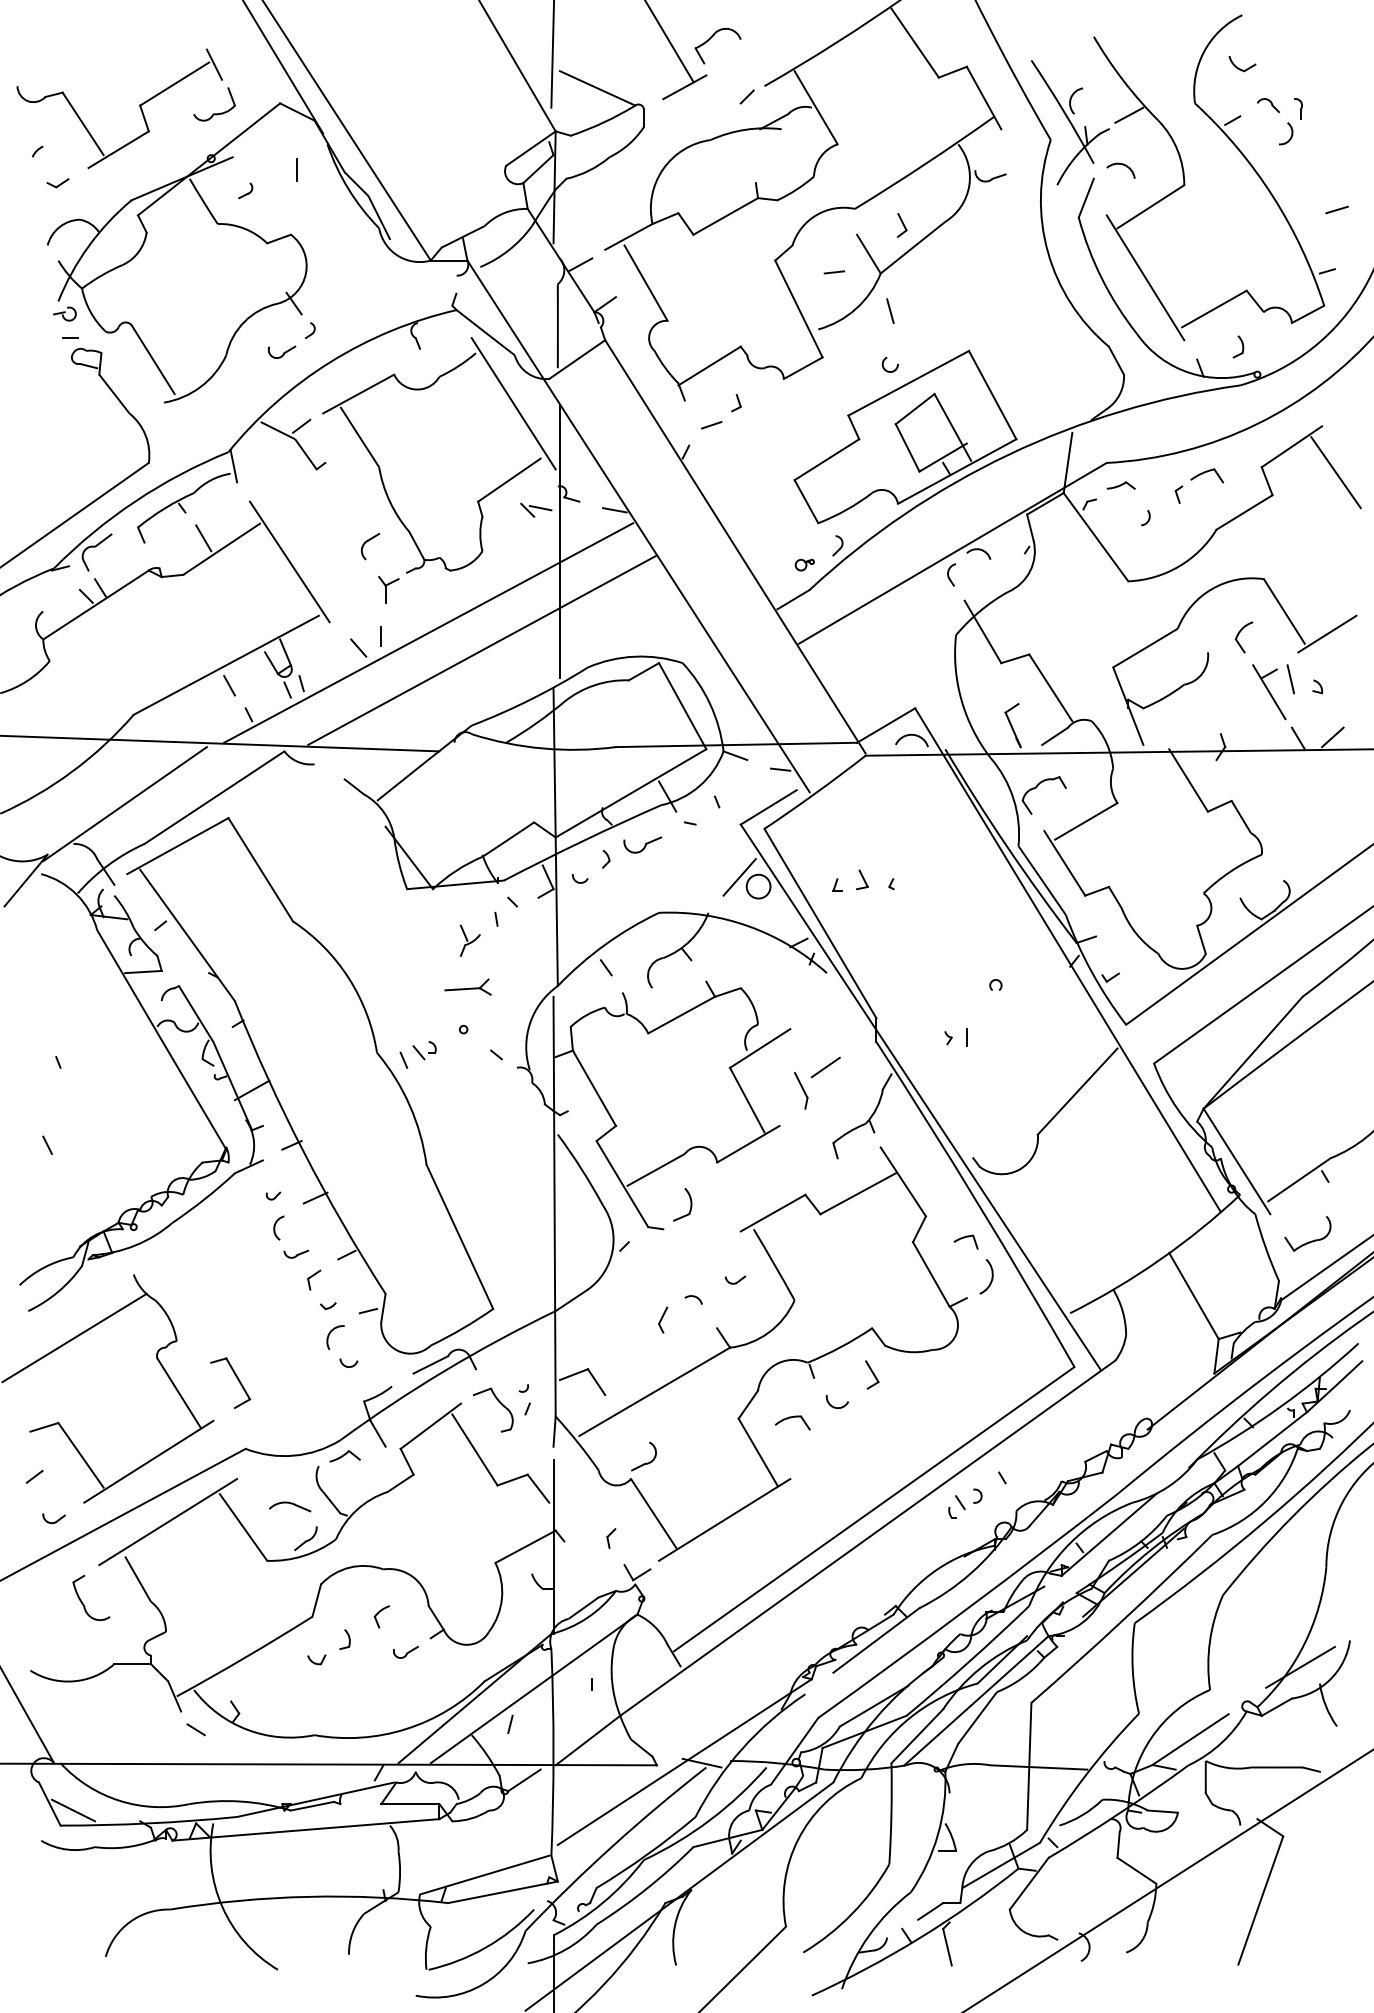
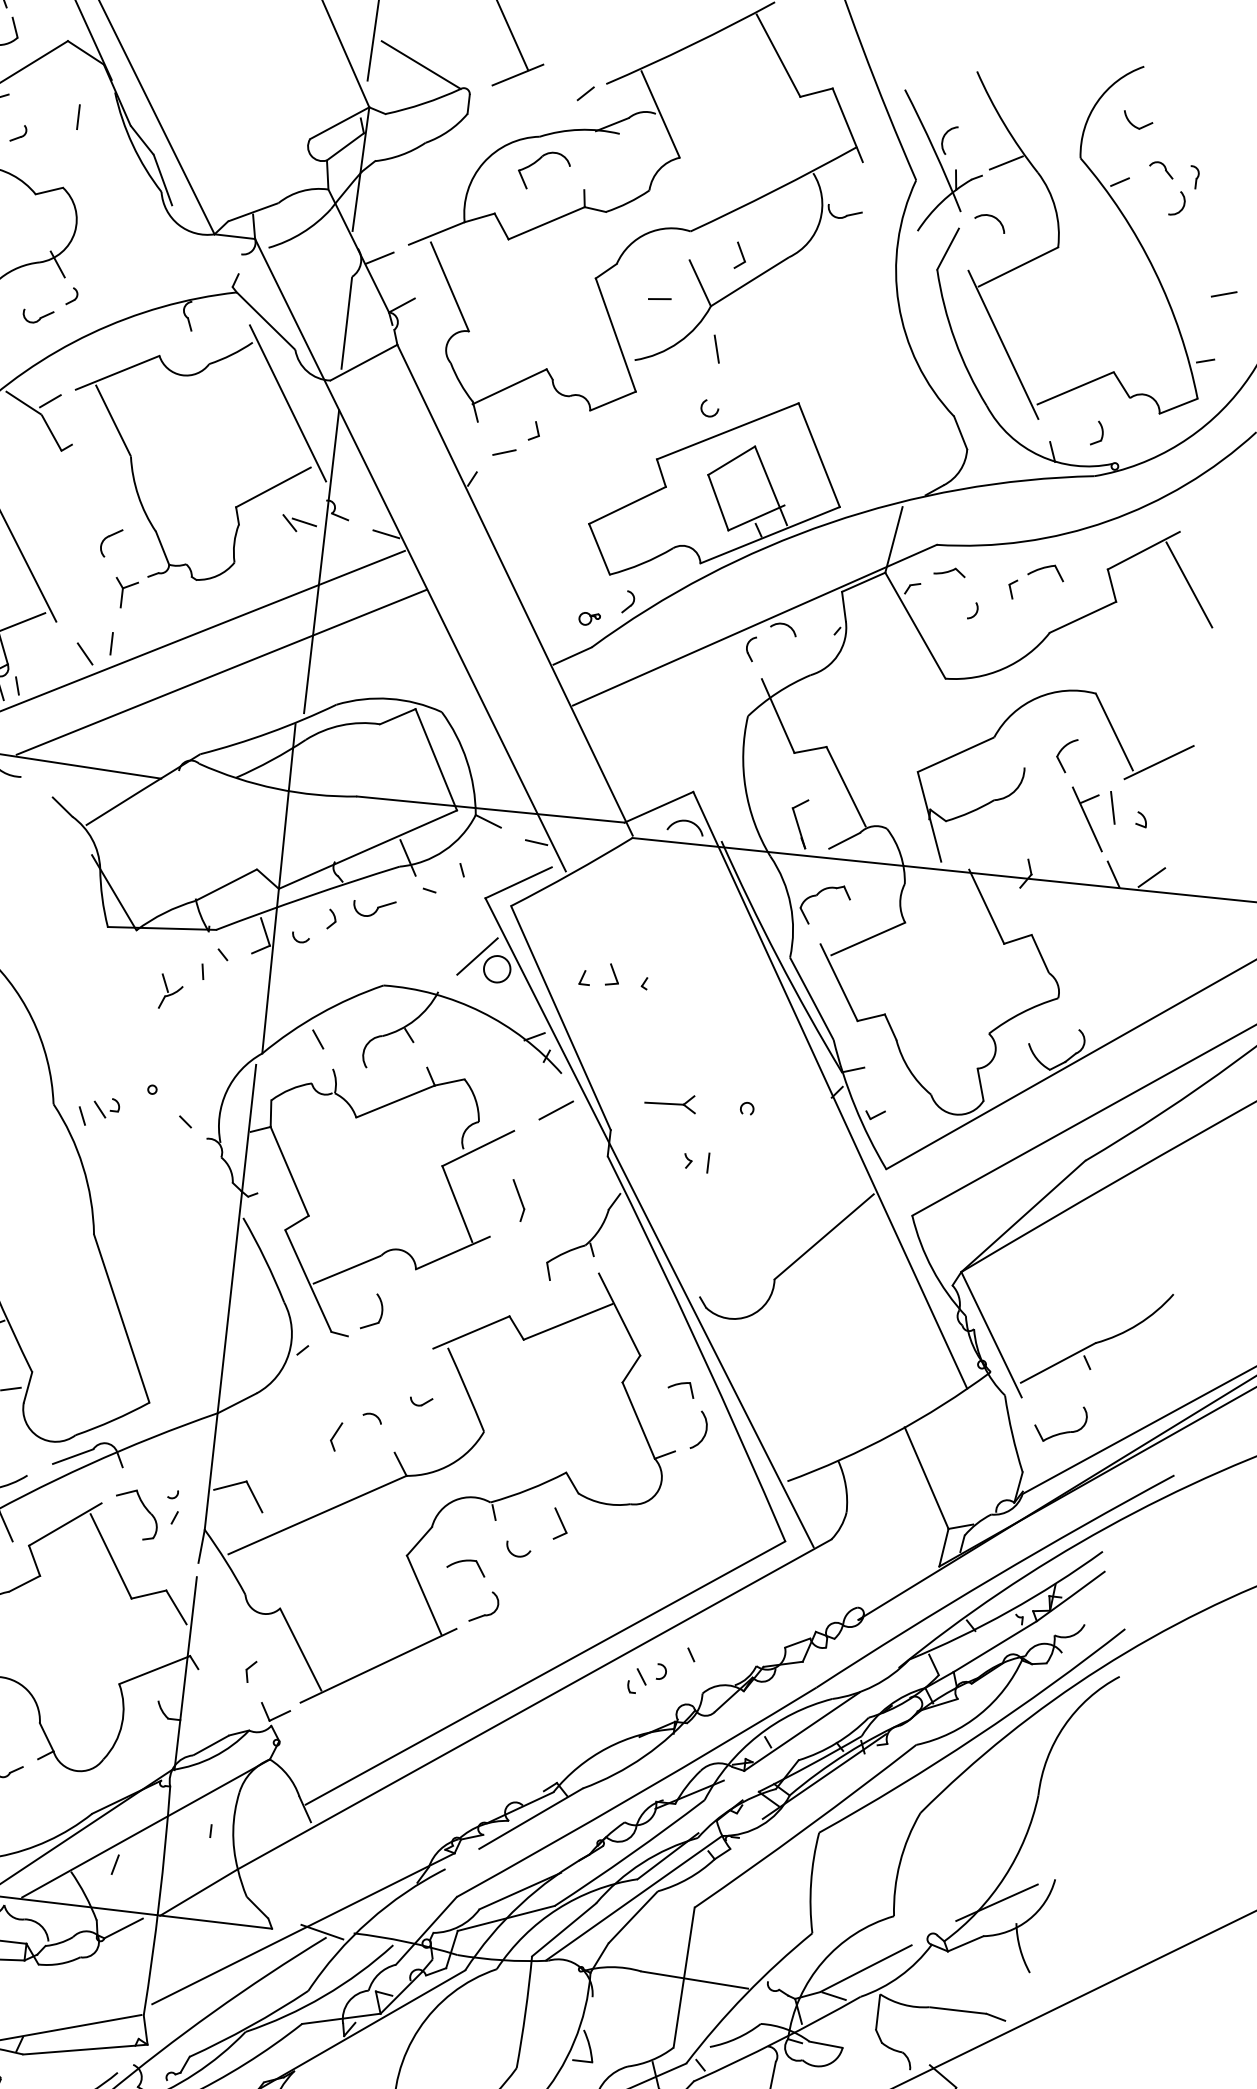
part: (710, 39) -> (536, 162), moved
part: (467, 986) -> (670, 1101), moved
line: (825, 1067) -> (555, 1110), moved
part: (645, 1462) -> (485, 1613), moved

